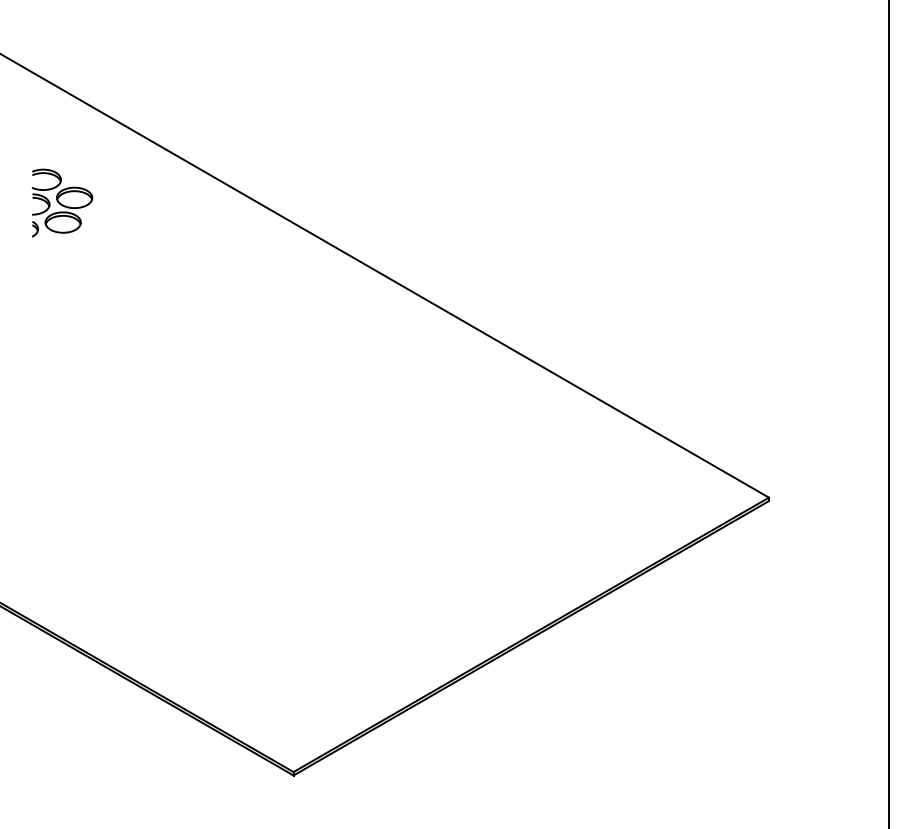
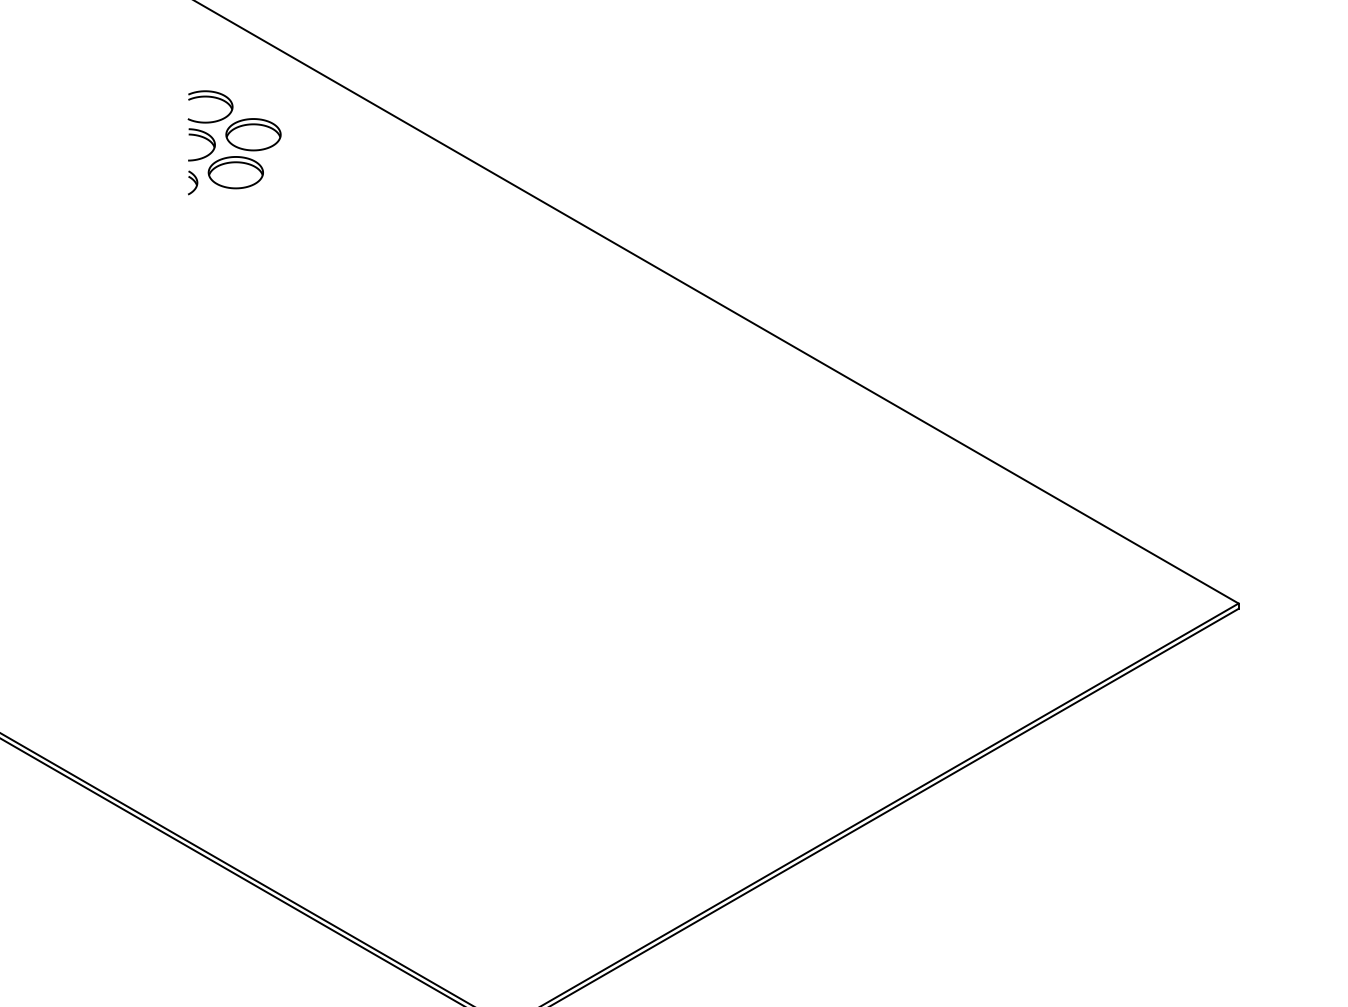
part: (62, 202) -> (234, 141), moved

